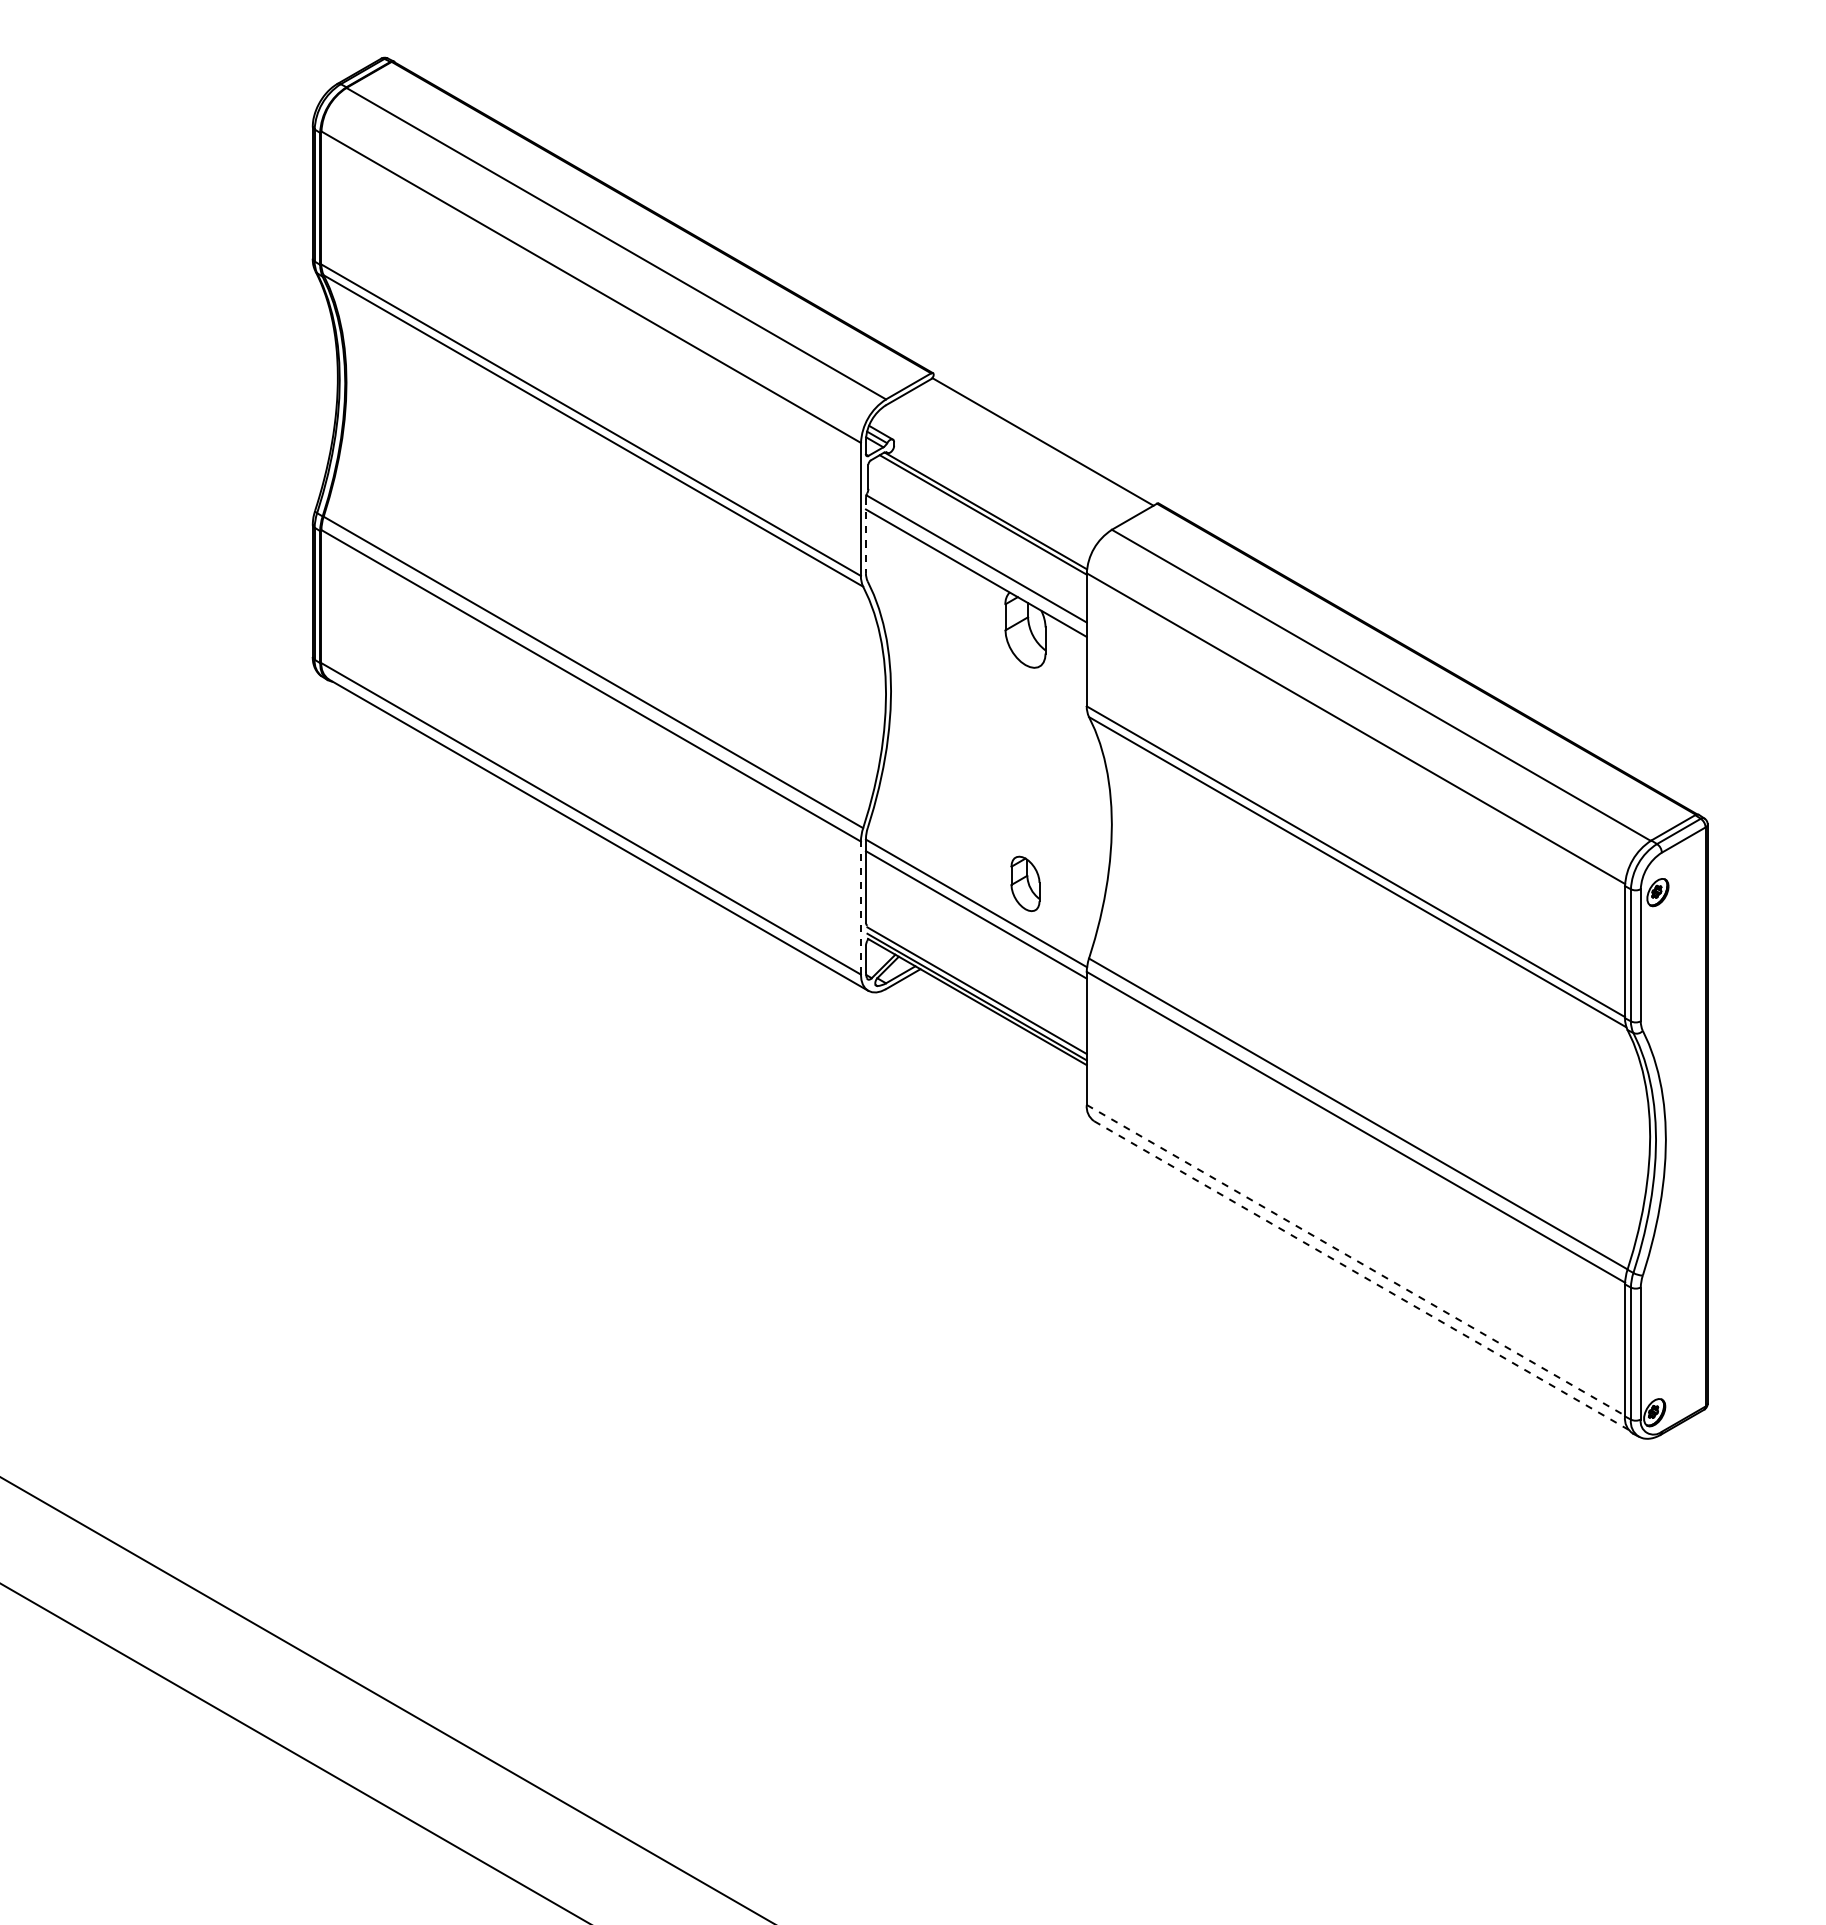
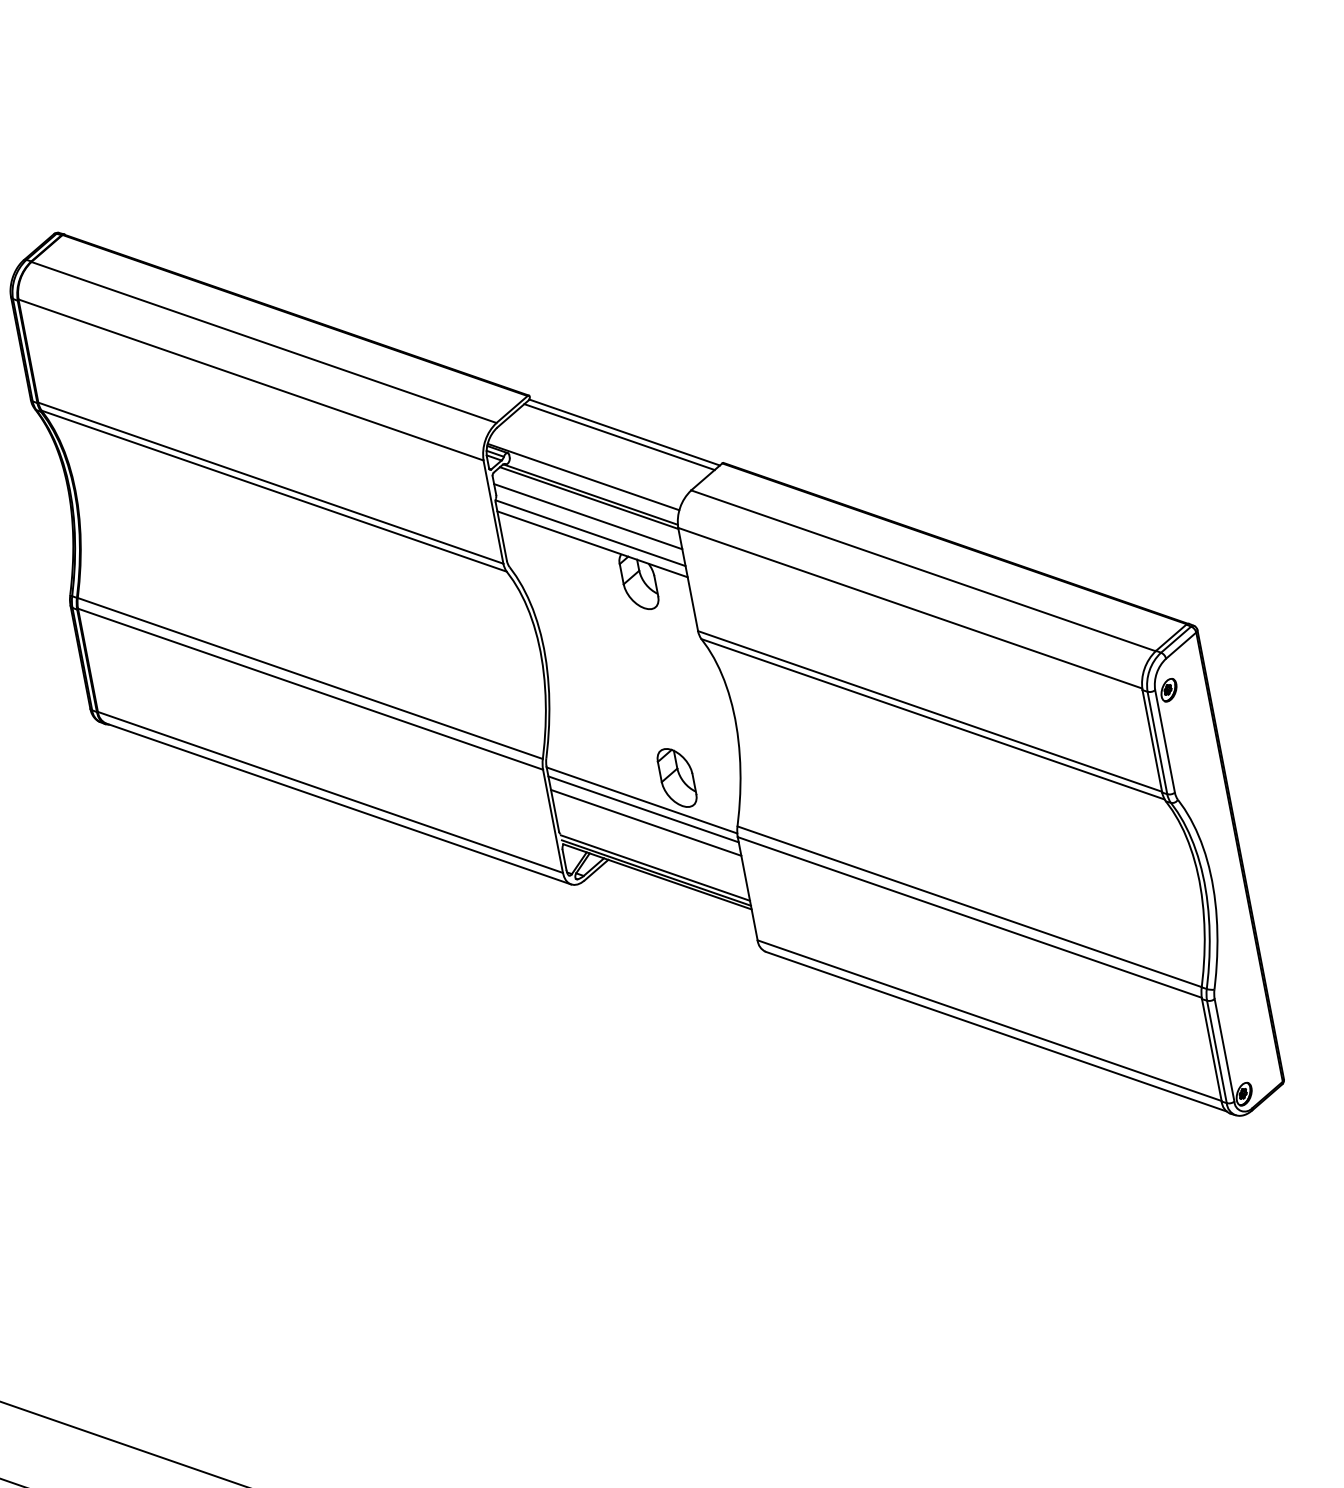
line: (1035, 446) -> (619, 437), added
line: (981, 487) -> (583, 477), added
line: (865, 535) -> (500, 531), dashed -> solid
line: (977, 537) -> (588, 516), added
part: (1025, 883) -> (677, 777), size x1.43
line: (860, 908) -> (552, 821), dashed -> solid
line: (975, 932) -> (645, 823), added
line: (1355, 1260) -> (989, 1020), dashed -> solid
line: (1361, 1275) -> (996, 1031), dashed -> solid

